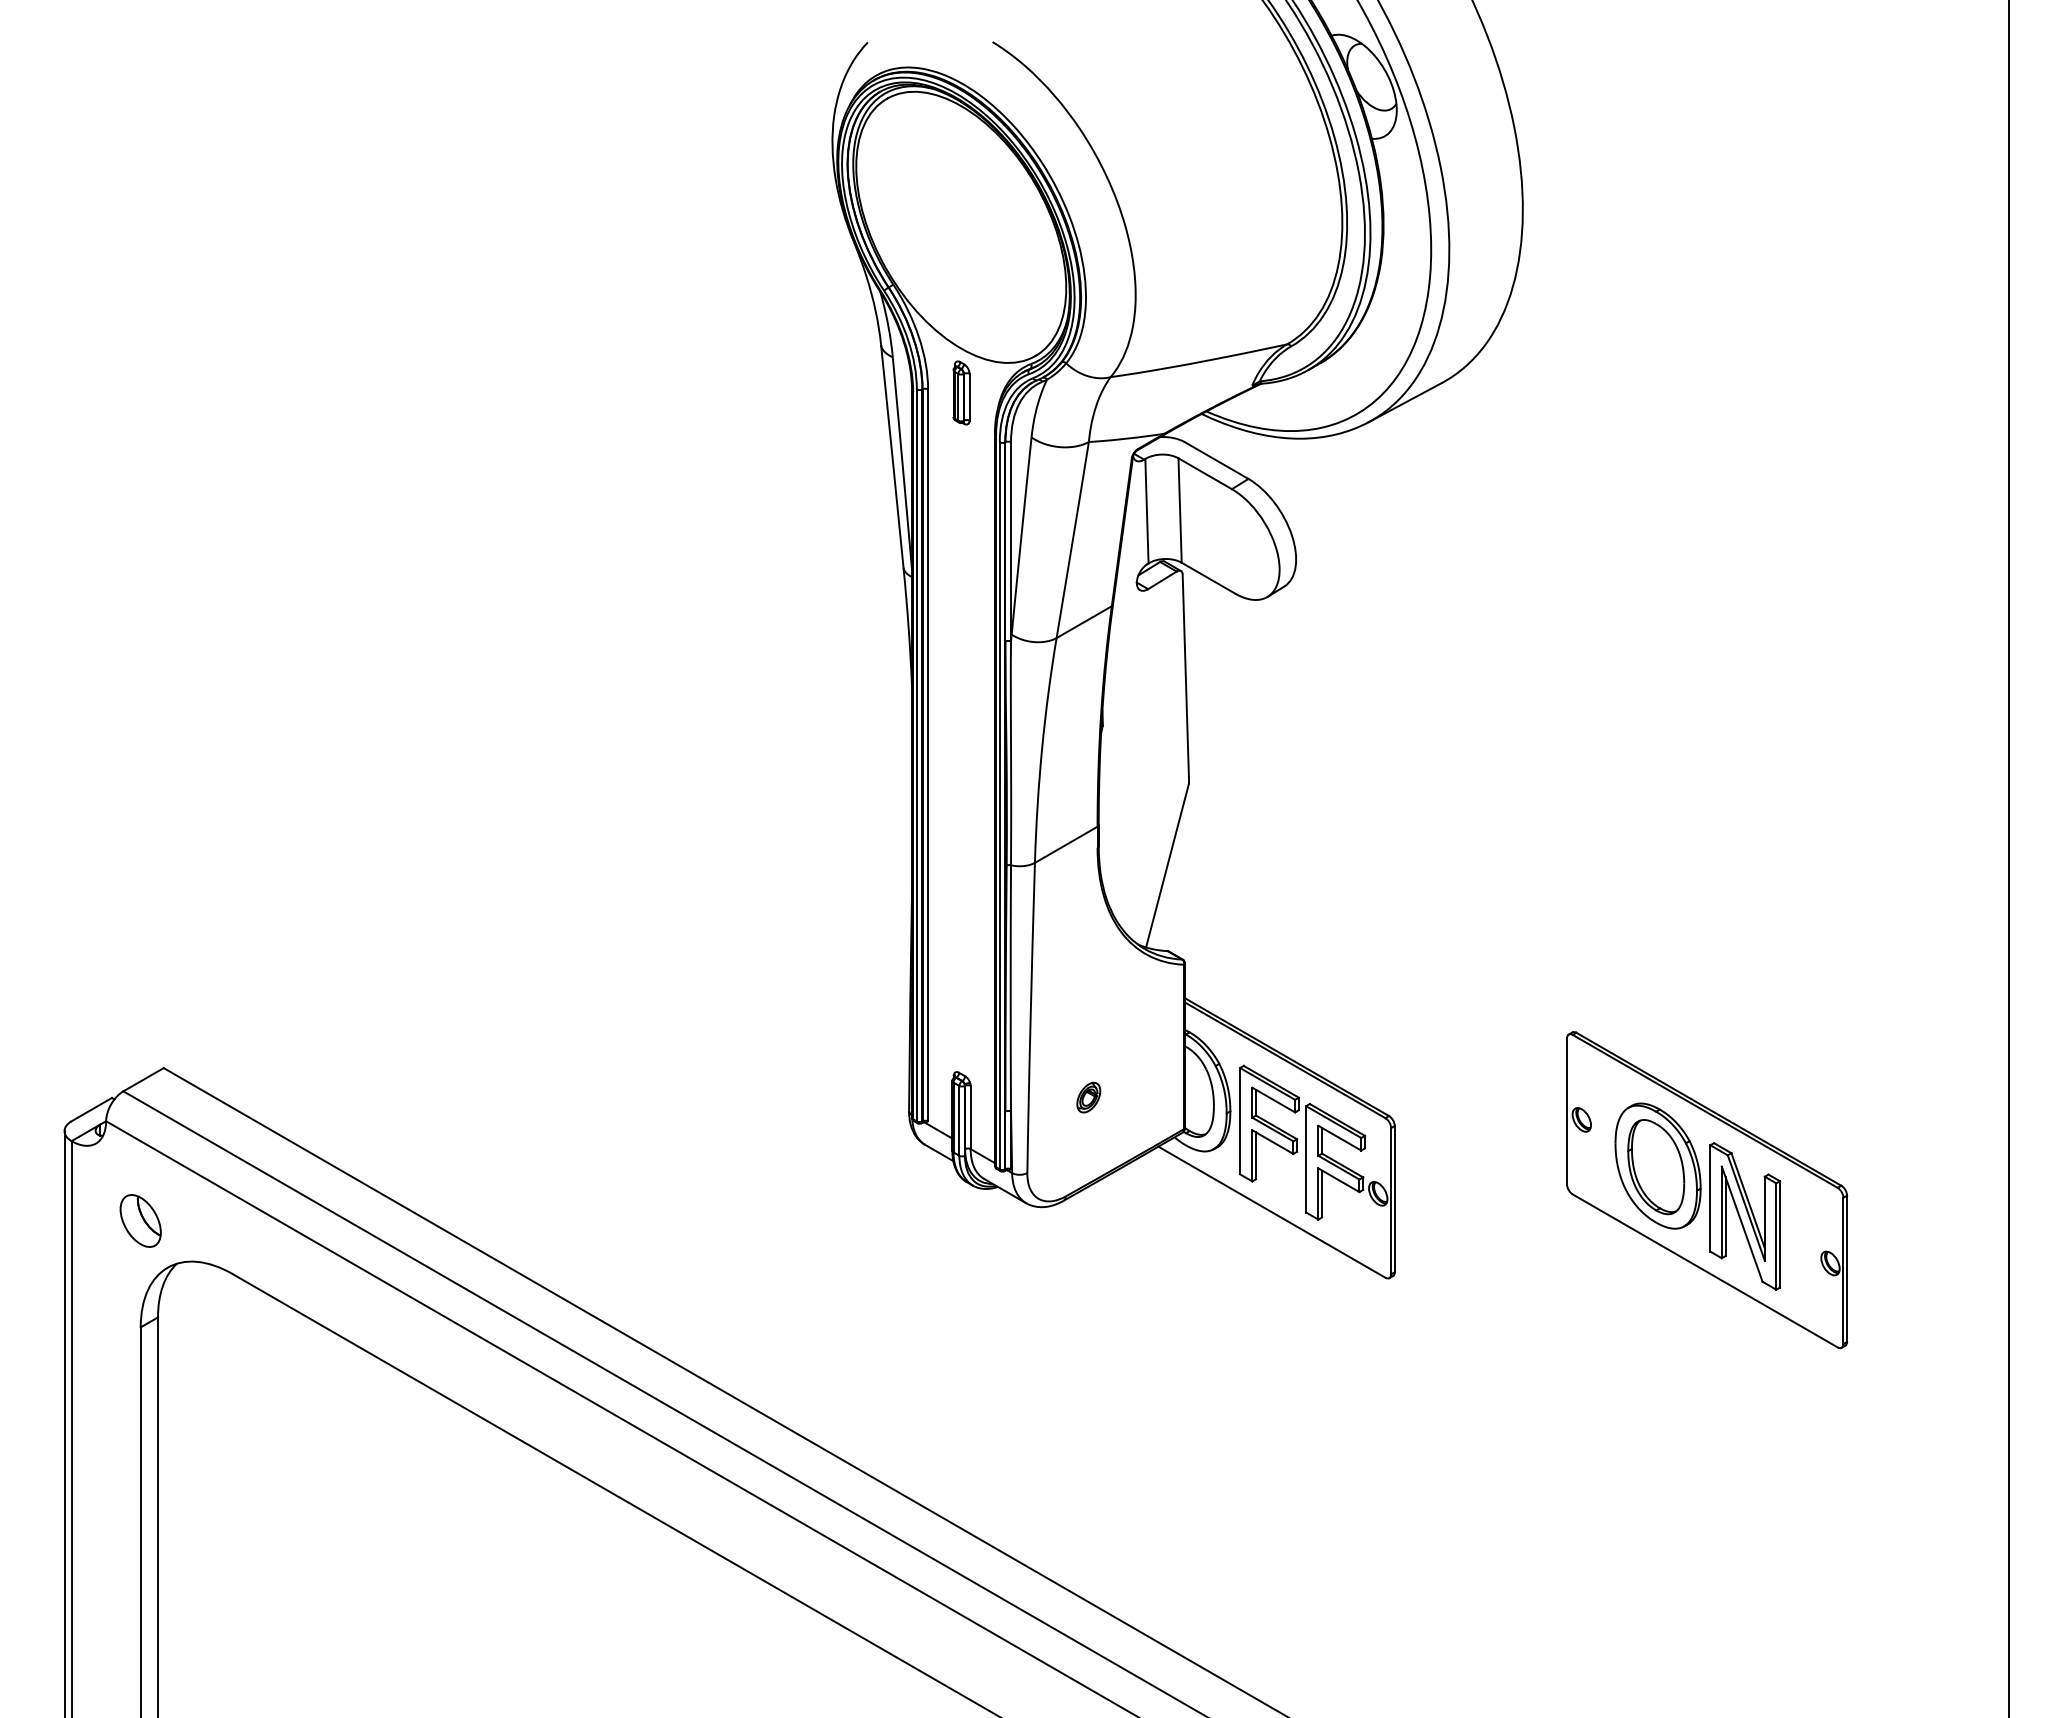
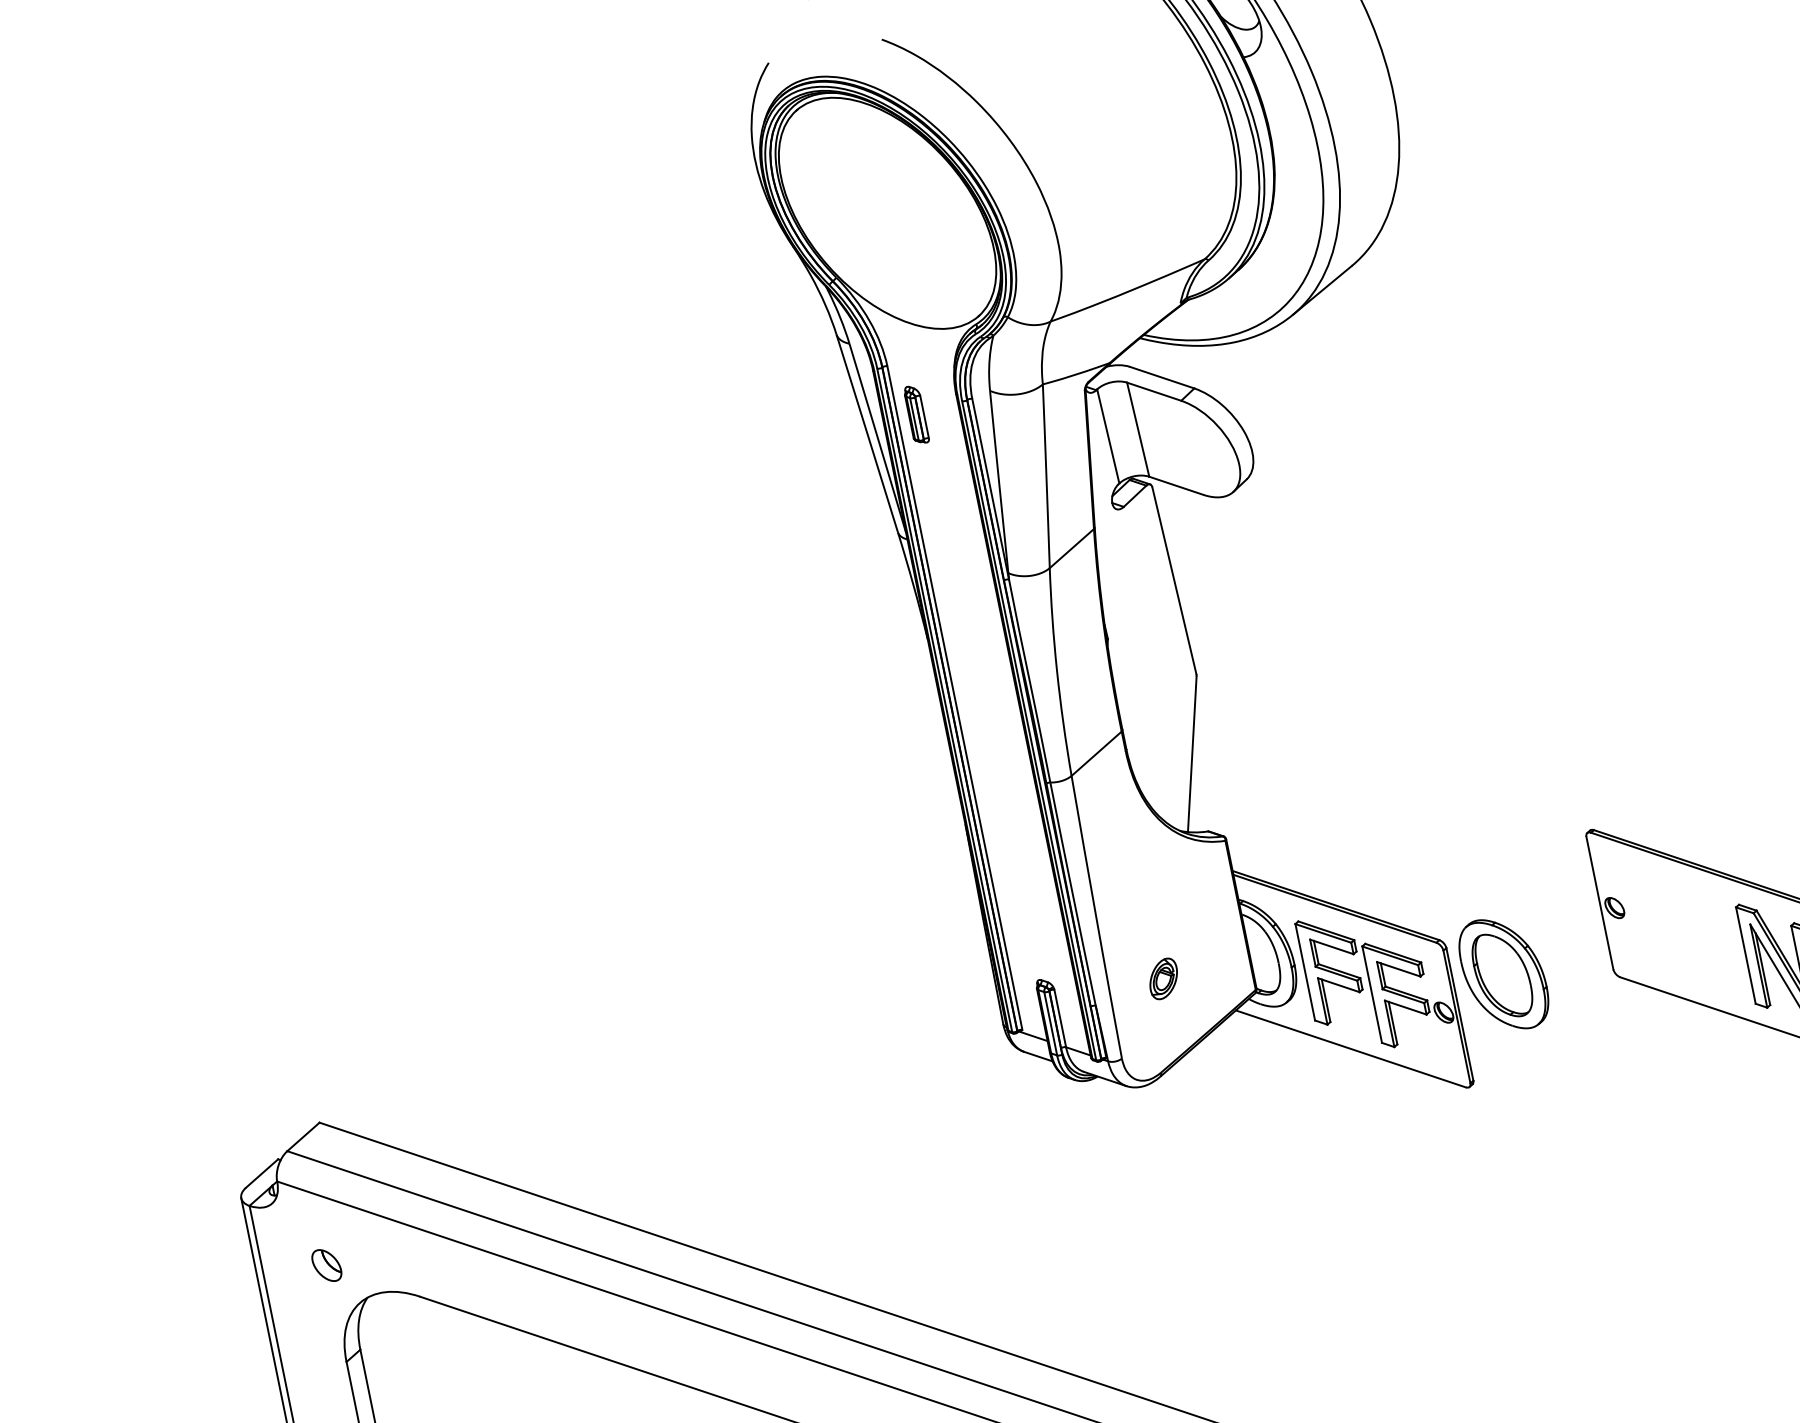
part: (961, 392) -> (916, 414), moved
part: (1088, 1097) -> (1163, 978), size x1.4
part: (1657, 1165) -> (1503, 973), moved
part: (140, 1220) -> (326, 1265), size x0.7

